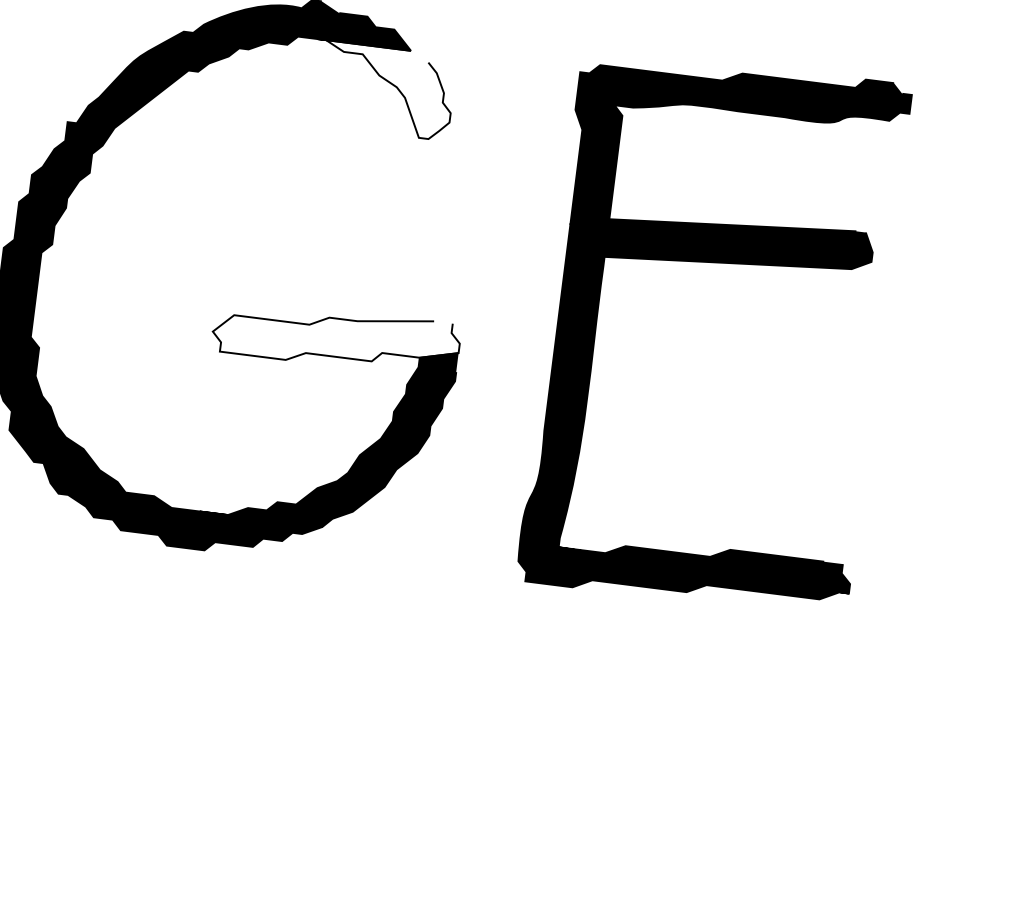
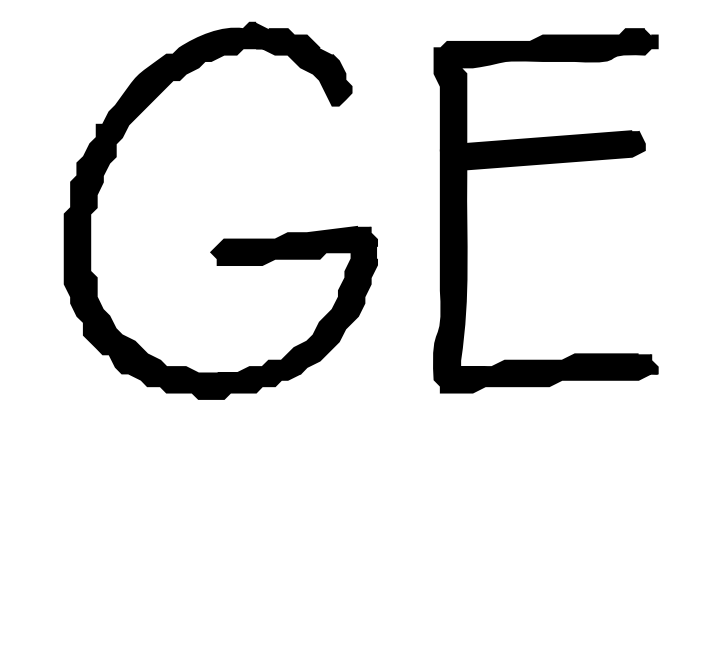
fill: (381, 89) -> (303, 76), added
fill: (336, 337) -> (294, 245), added

